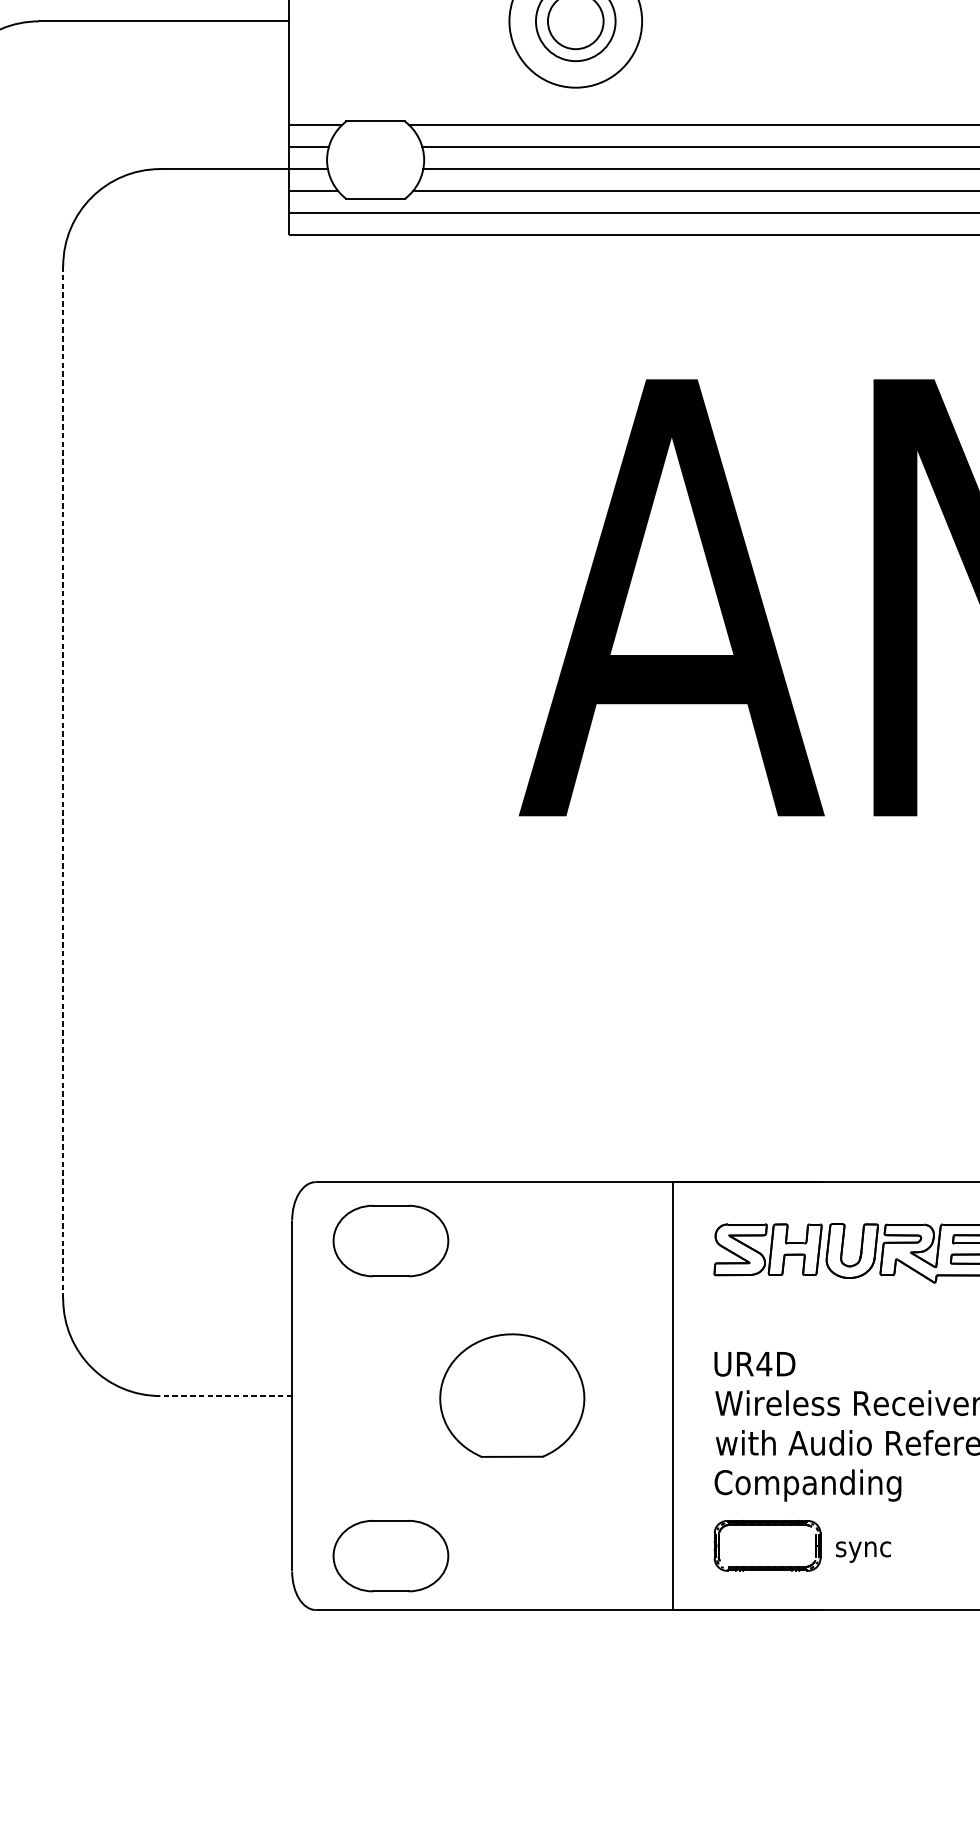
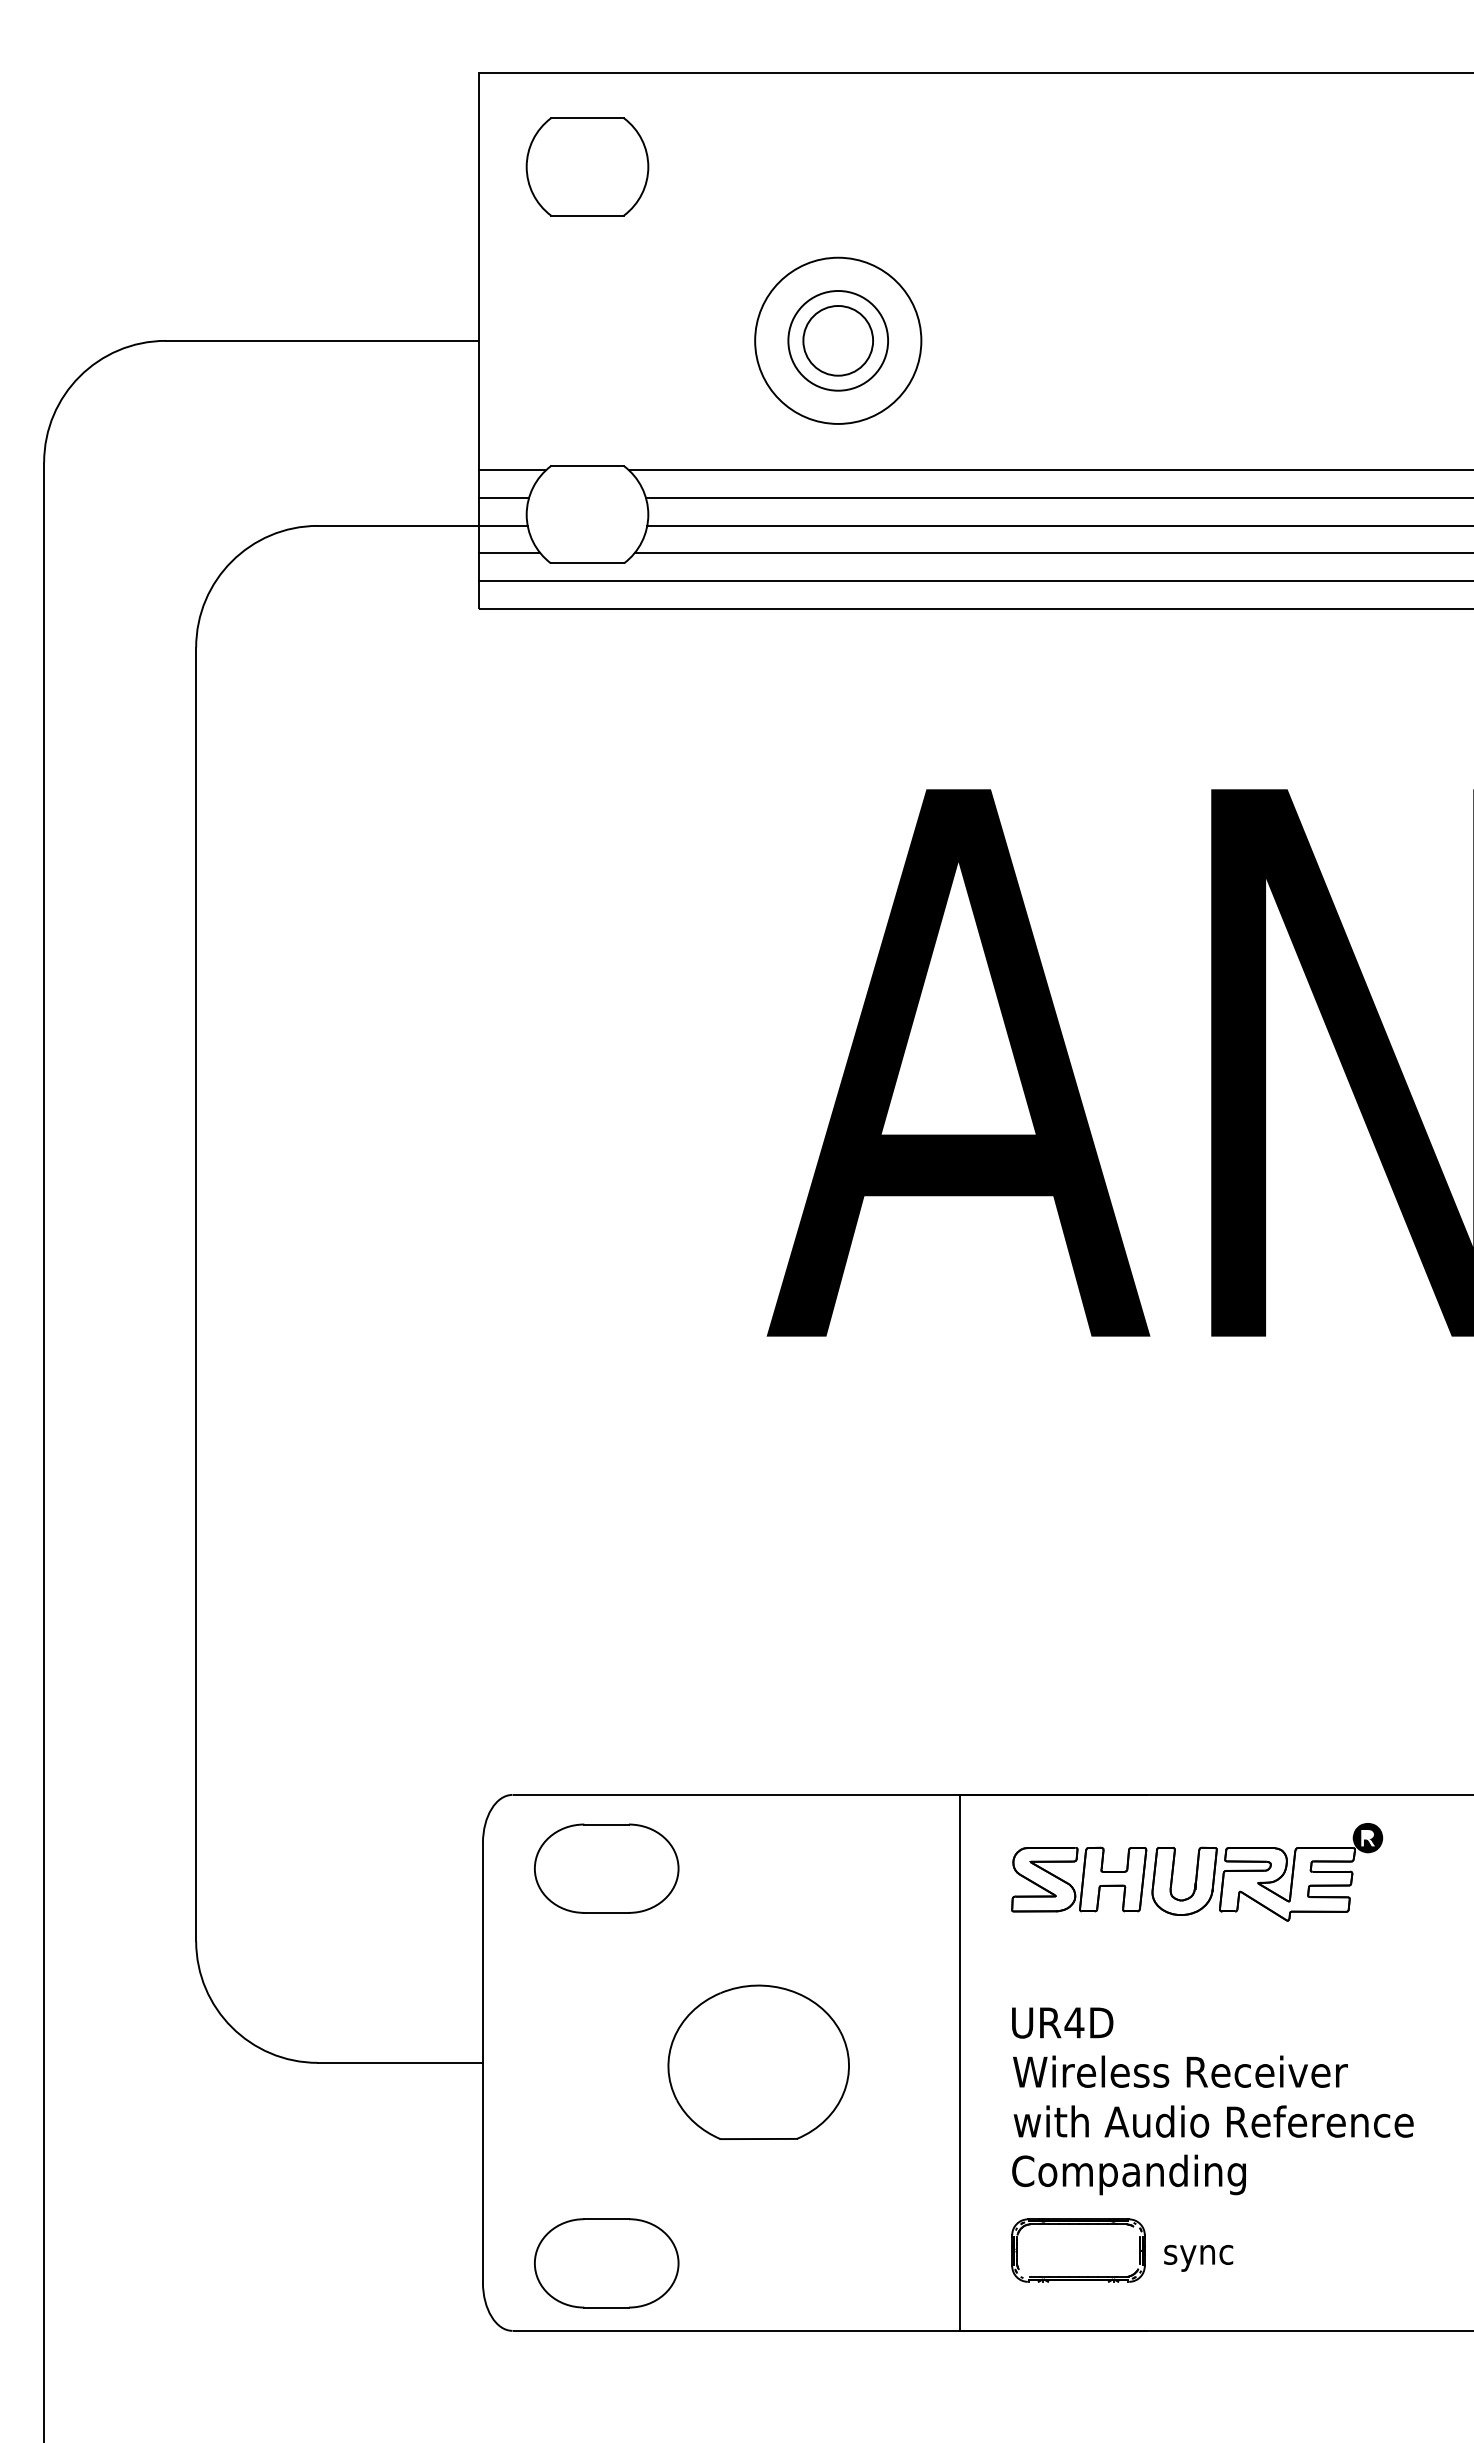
line: (63, 782) -> (196, 1294), dashed -> solid
line: (226, 1395) -> (400, 2062), dashed -> solid

